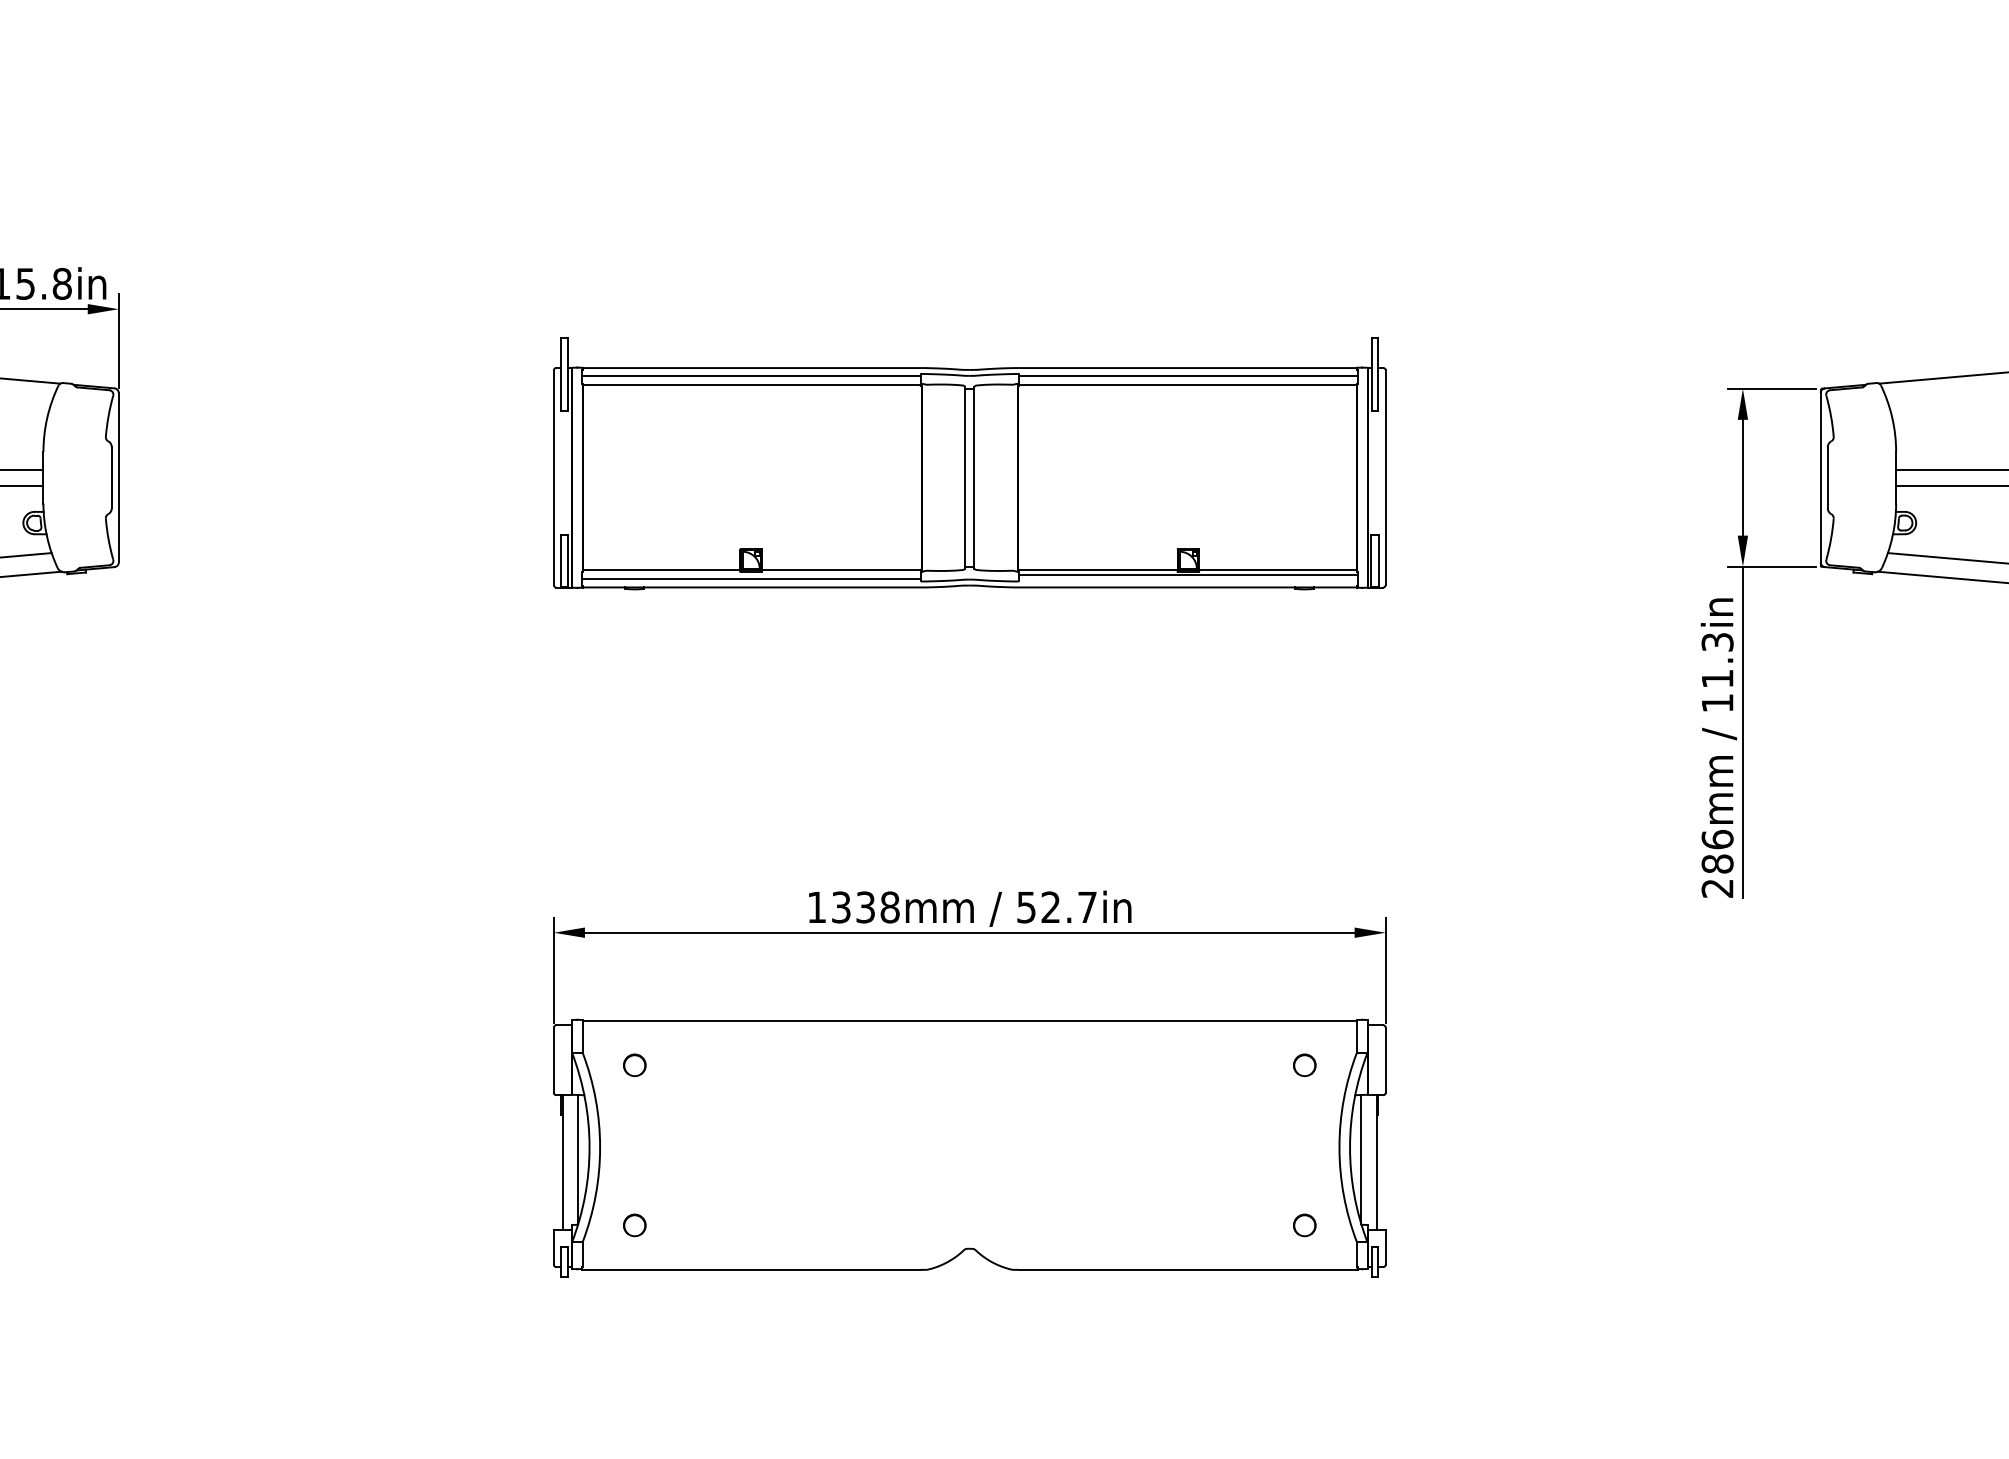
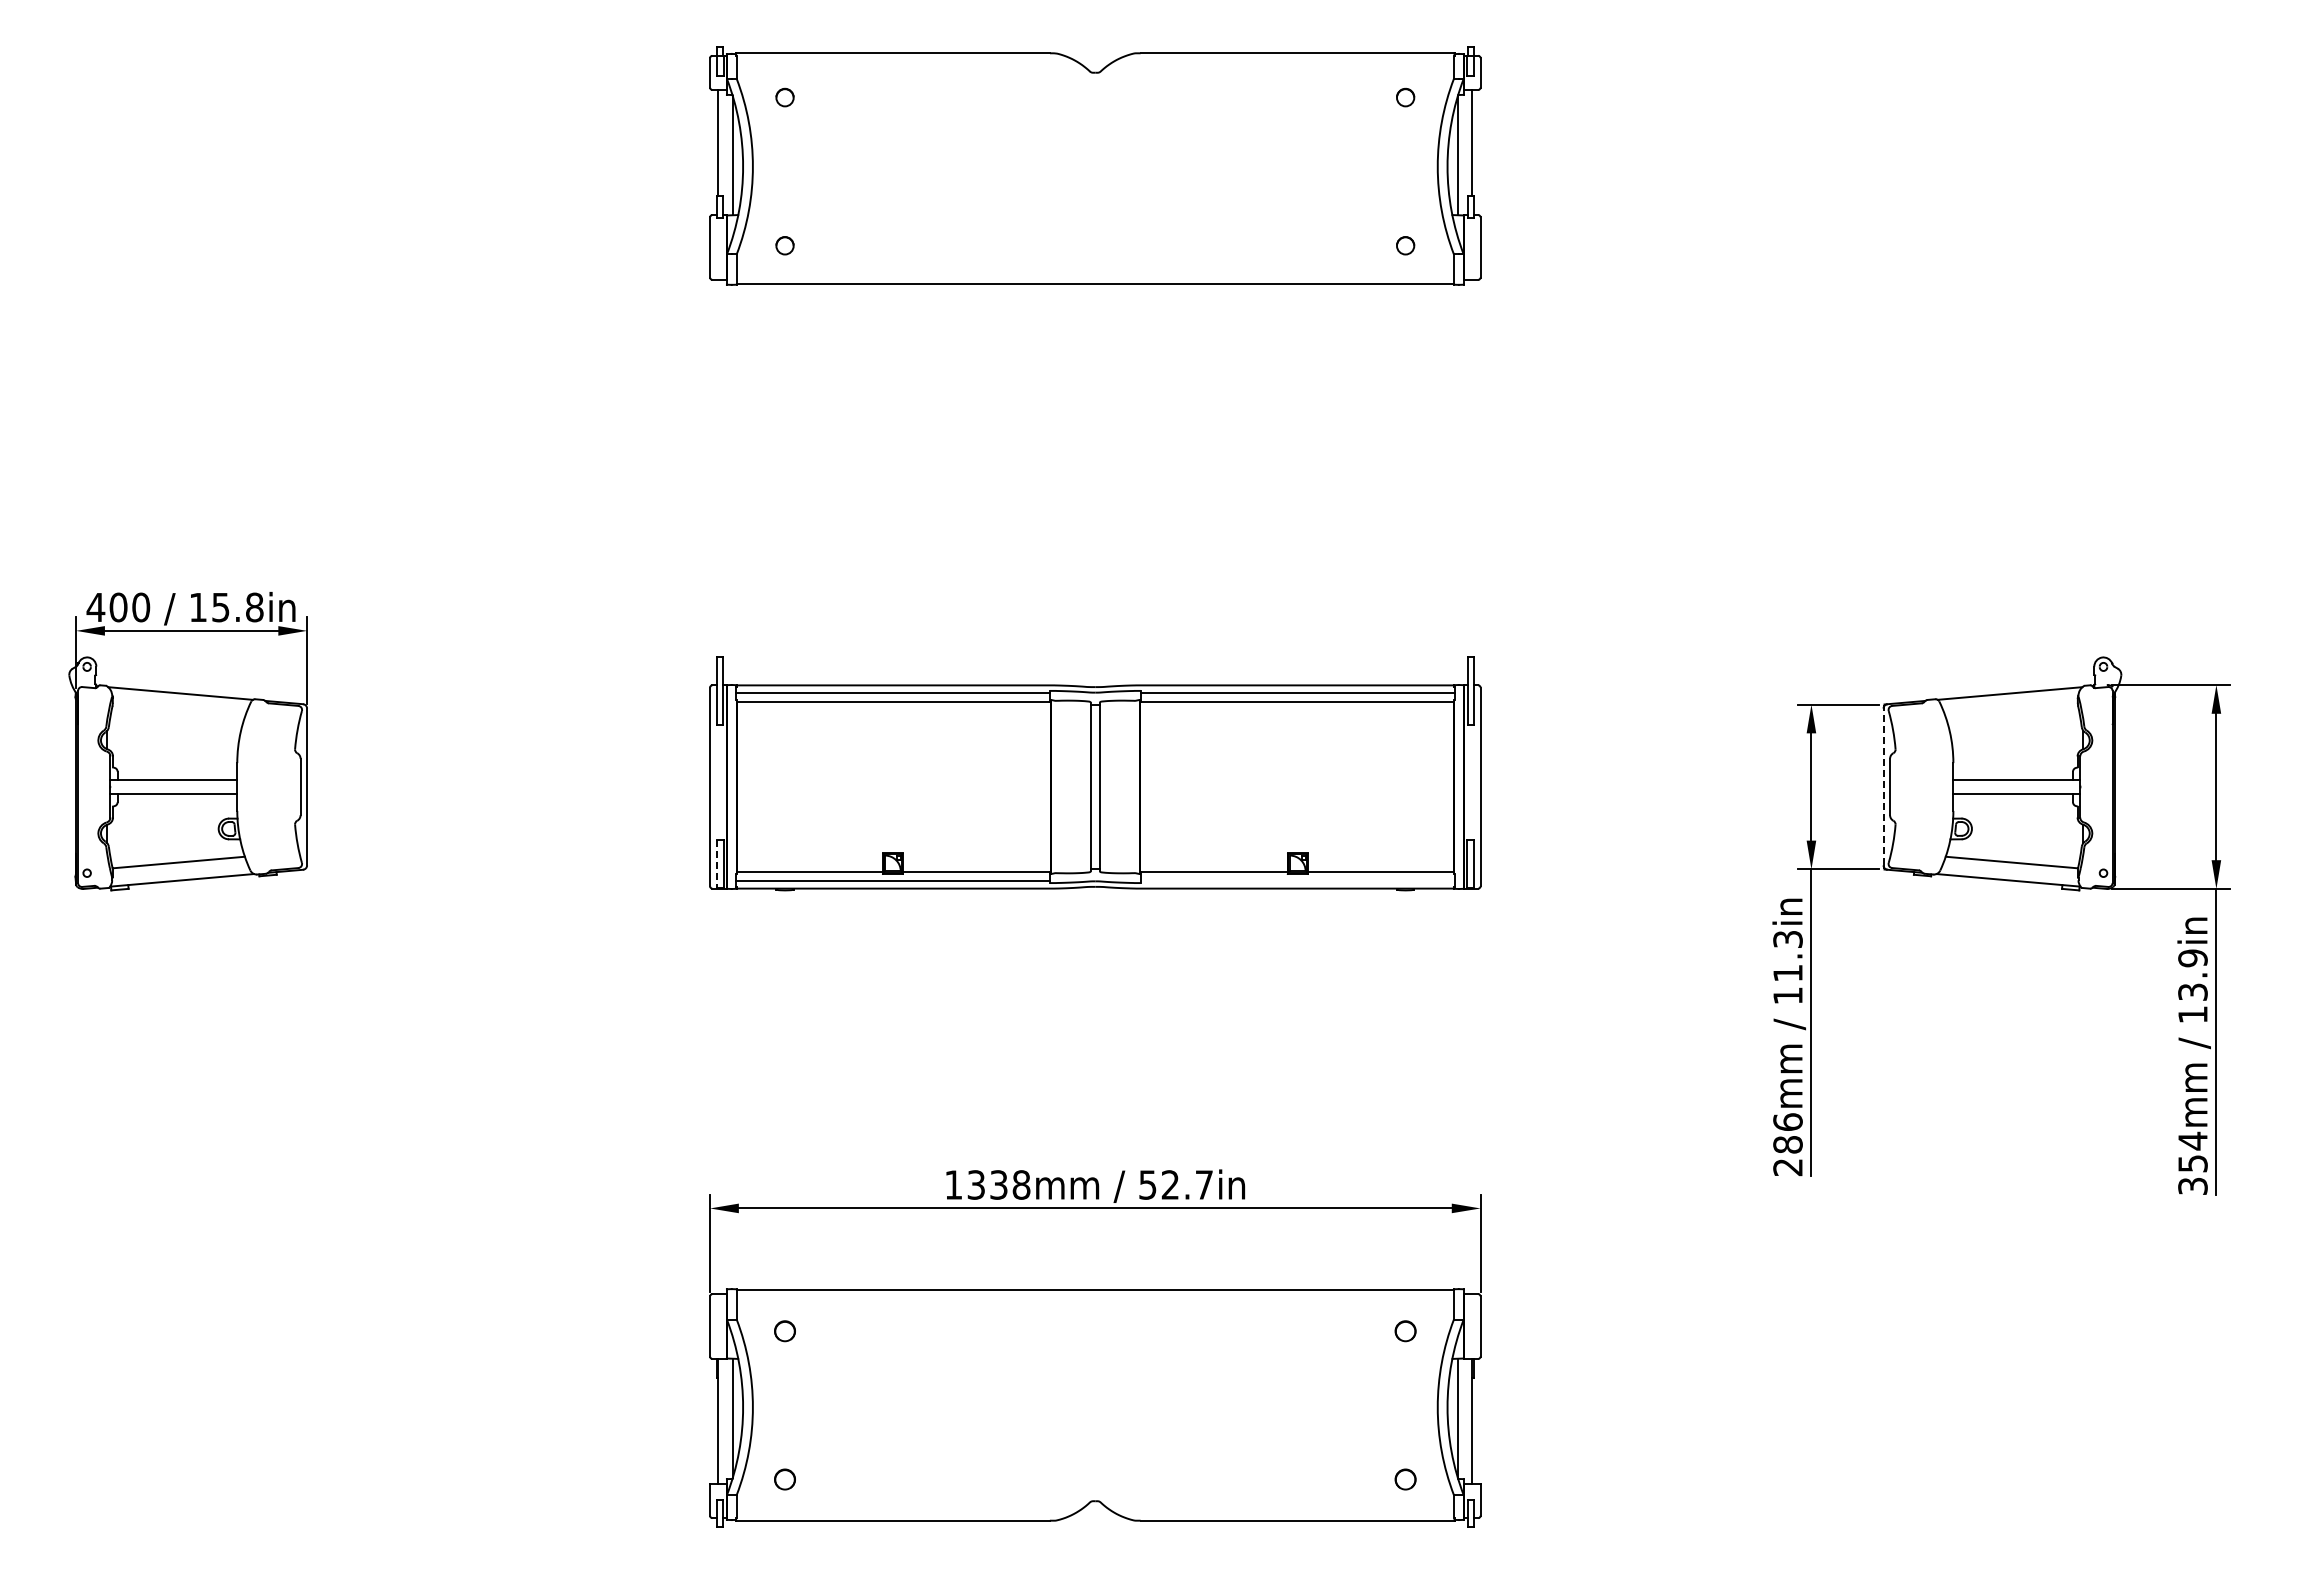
line: (1820, 477) -> (1883, 786), solid -> dashed
line: (560, 561) -> (716, 864), solid -> dashed
line: (1188, 575) -> (1297, 877), removed

